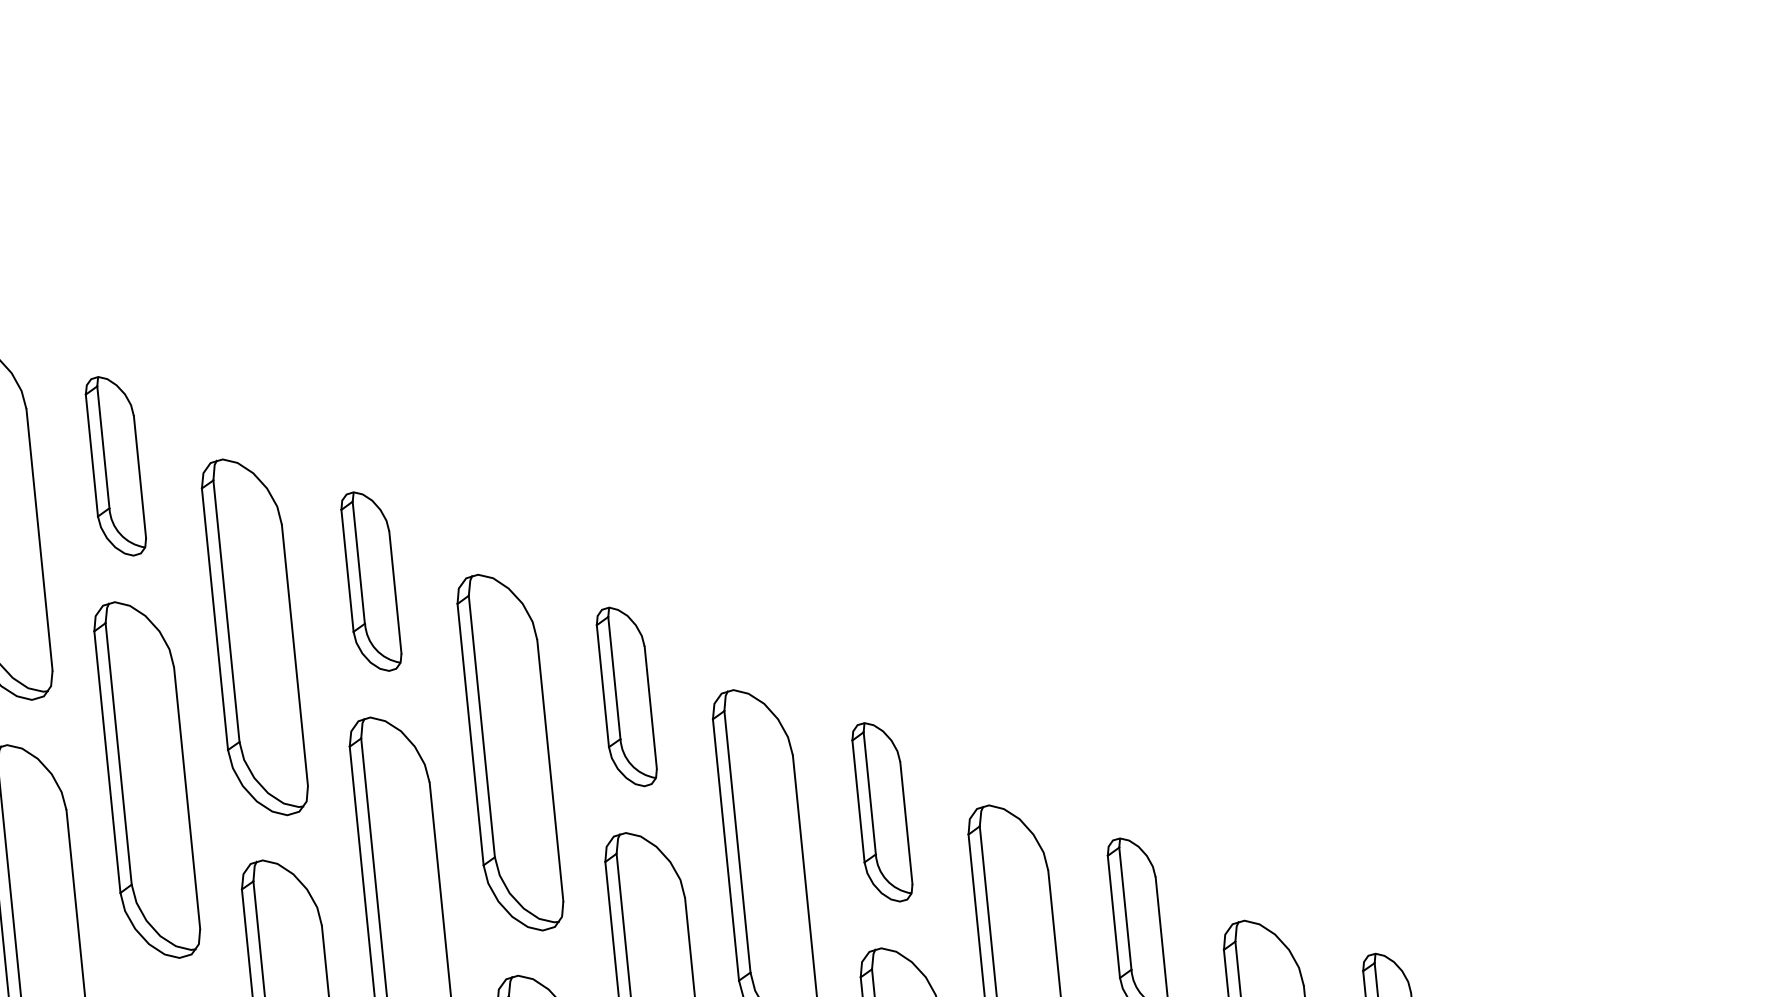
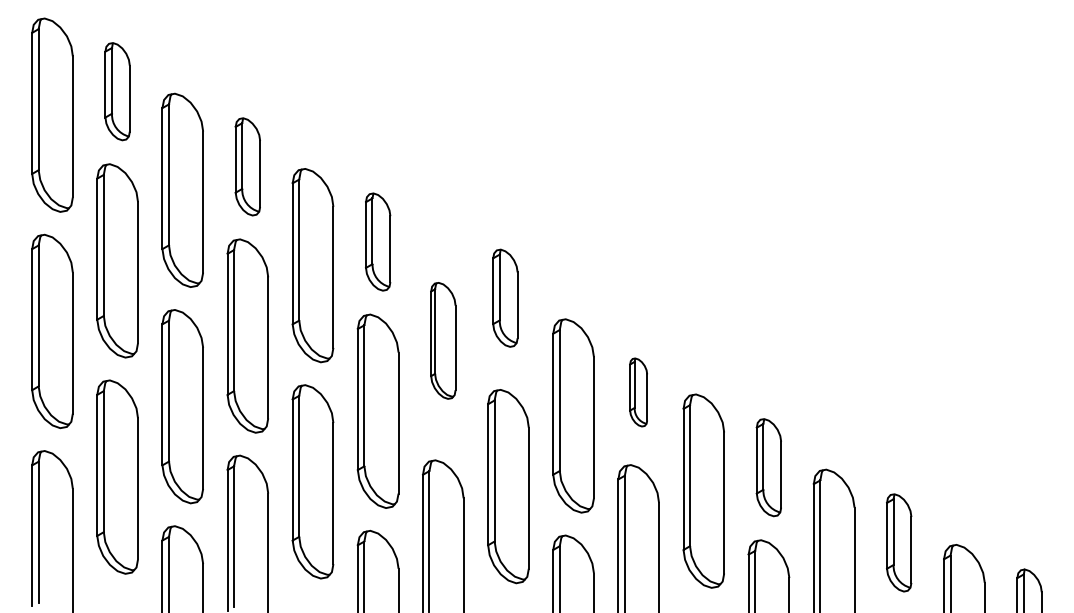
part: (626, 695) -> (505, 297), moved
part: (510, 752) -> (443, 340), size x0.6
part: (881, 812) -> (638, 392), size x0.7

